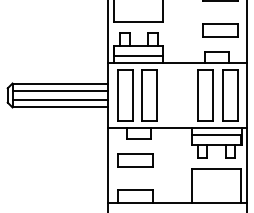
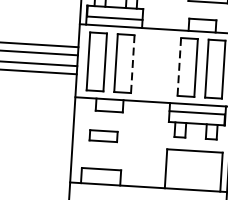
line: (157, 95) -> (133, 64), solid -> dashed
line: (198, 95) -> (179, 66), solid -> dashed
part: (135, 160) -> (103, 136), size x0.7

